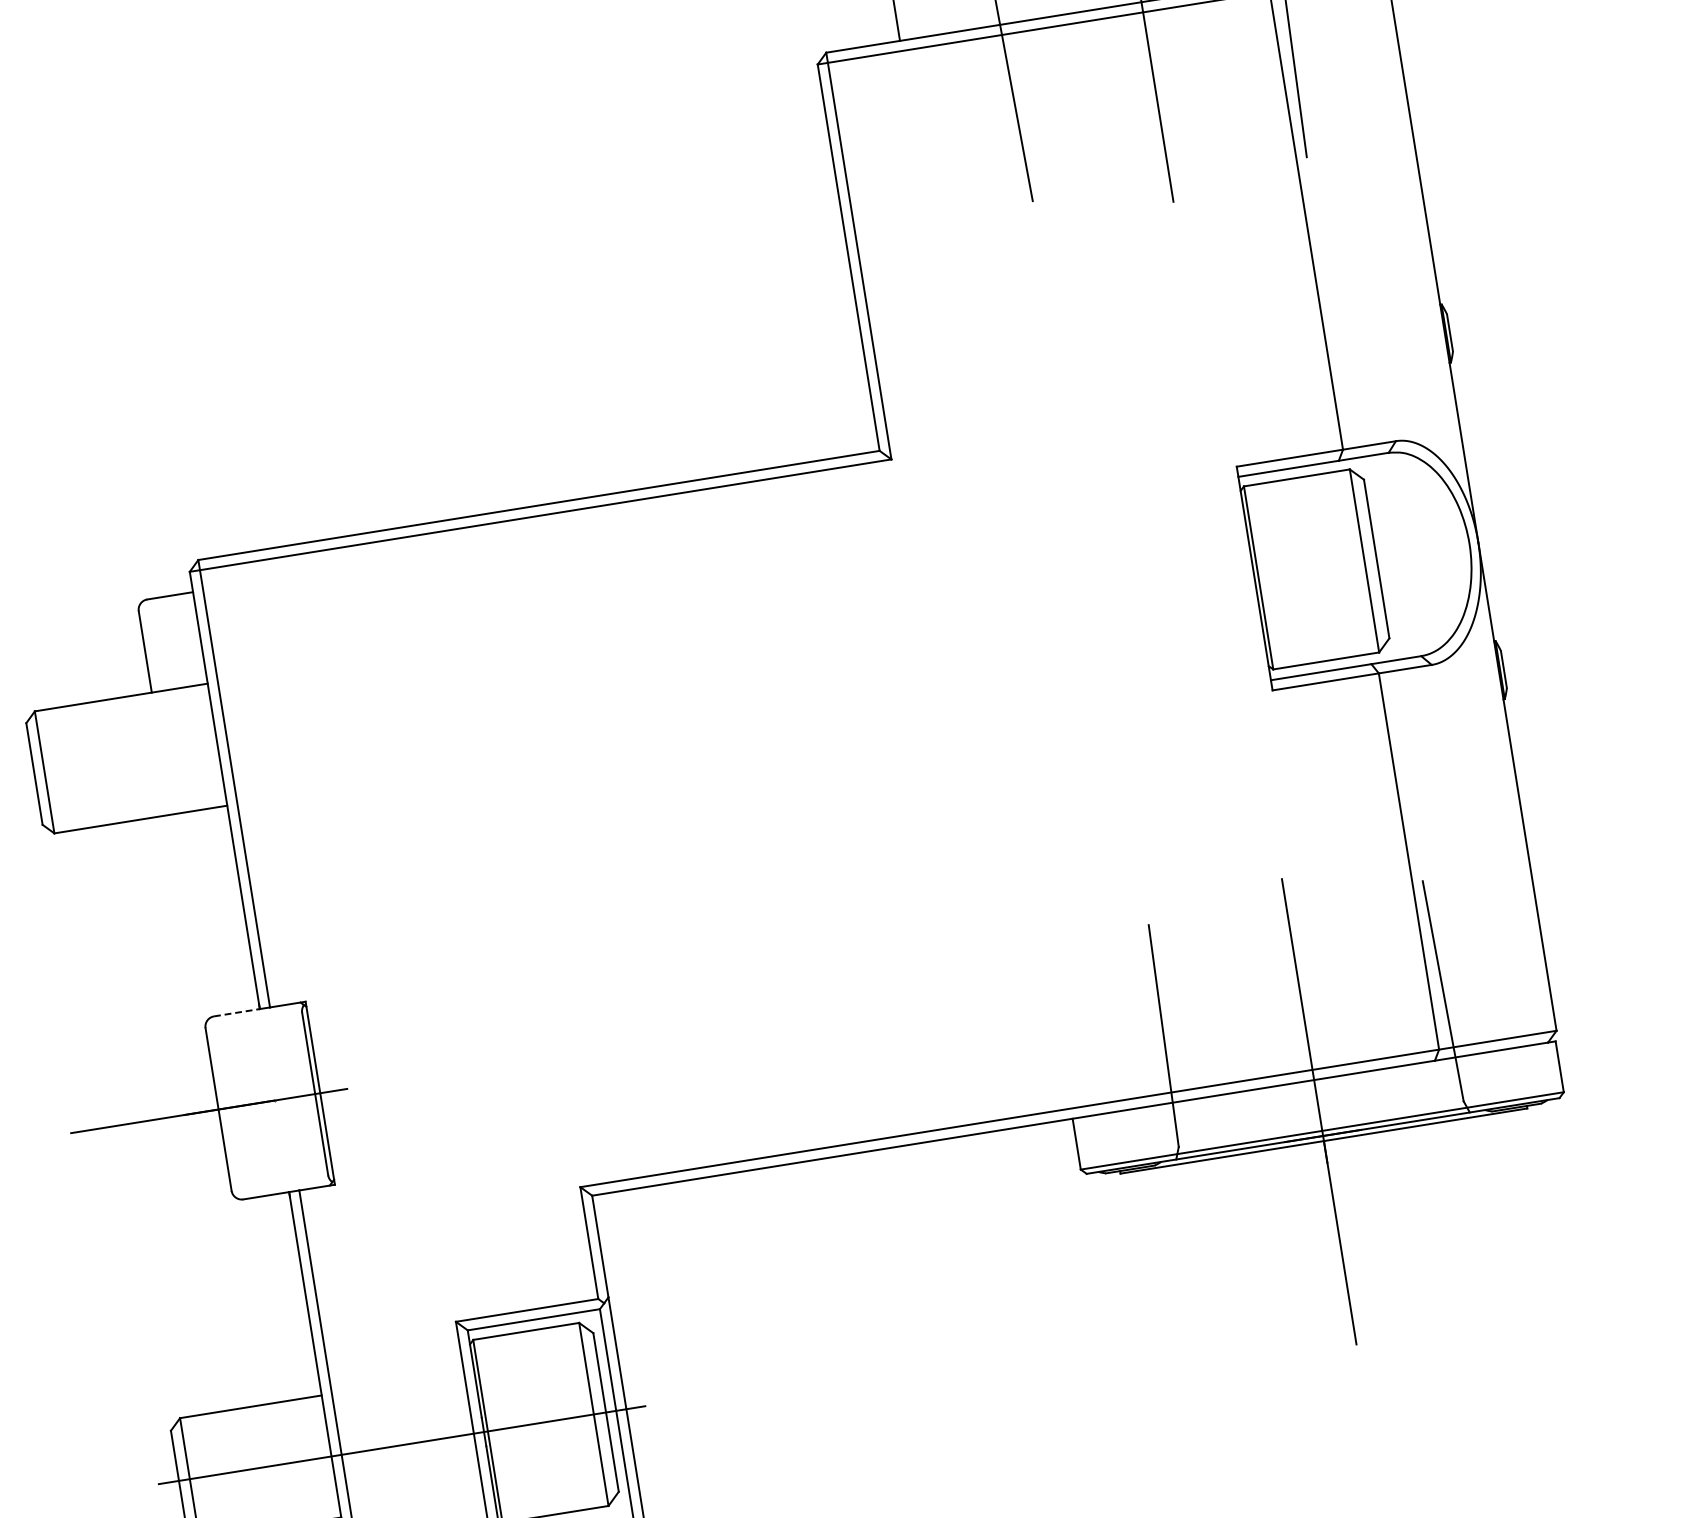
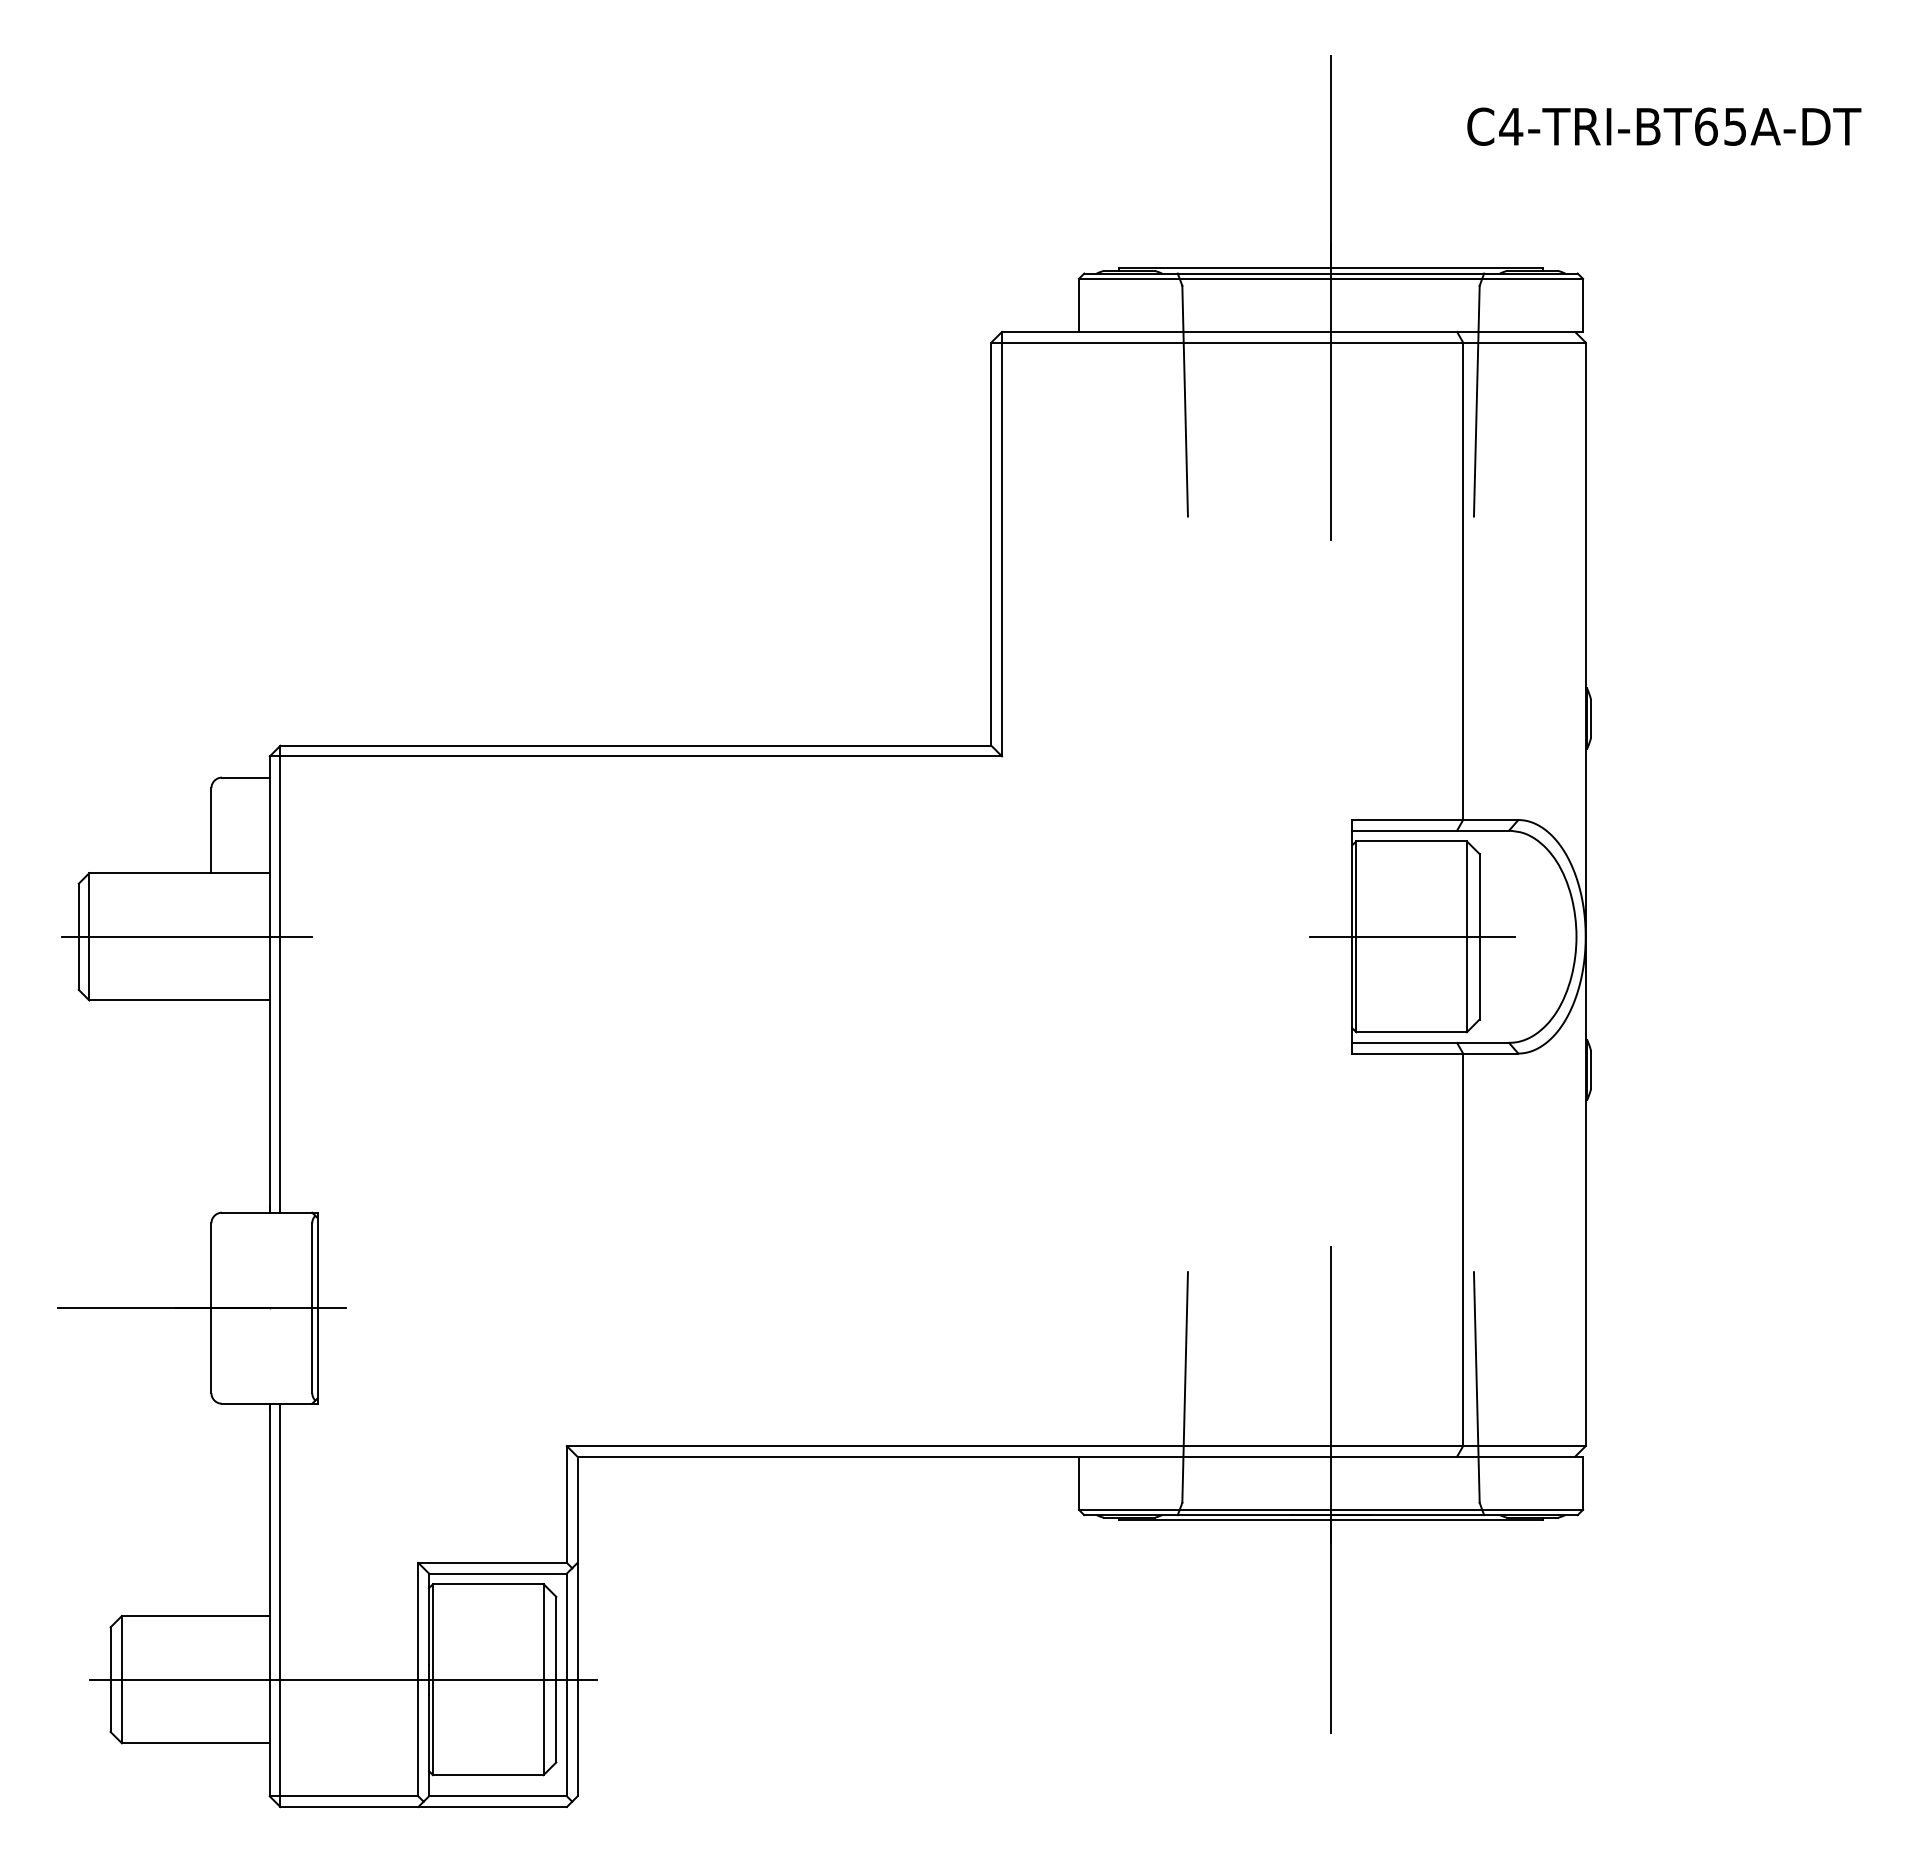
line: (1312, 569) -> (1412, 936), added
line: (137, 757) -> (186, 936), added
line: (236, 1012) -> (245, 1212), dashed -> solid

